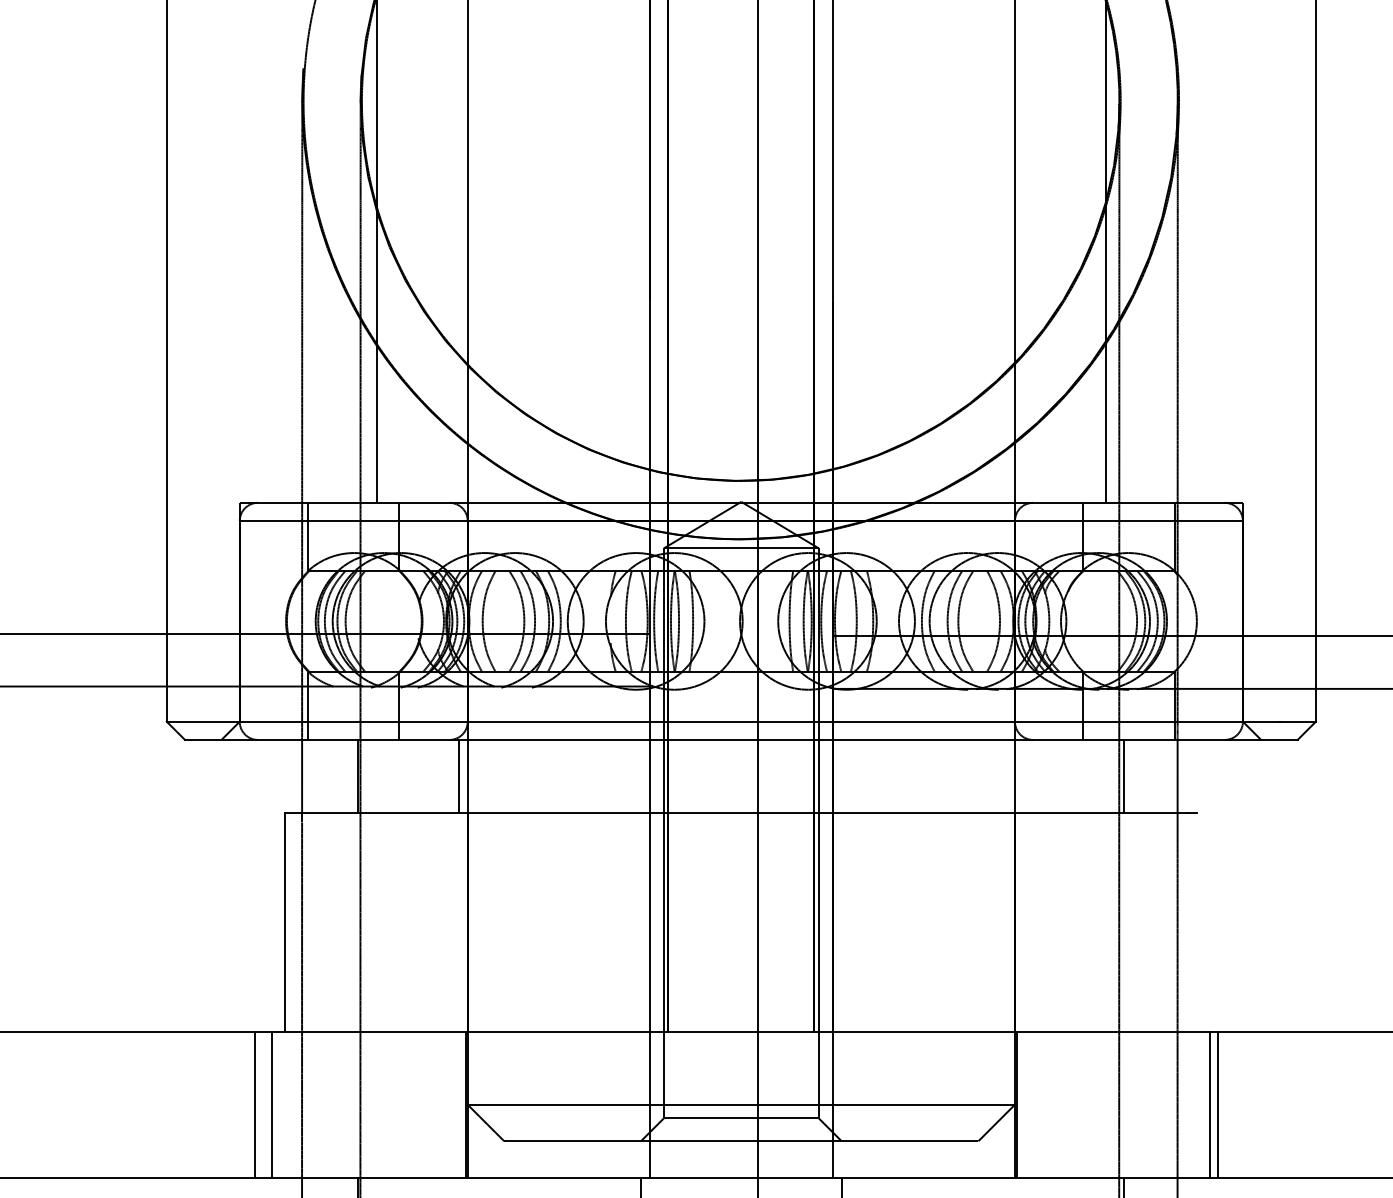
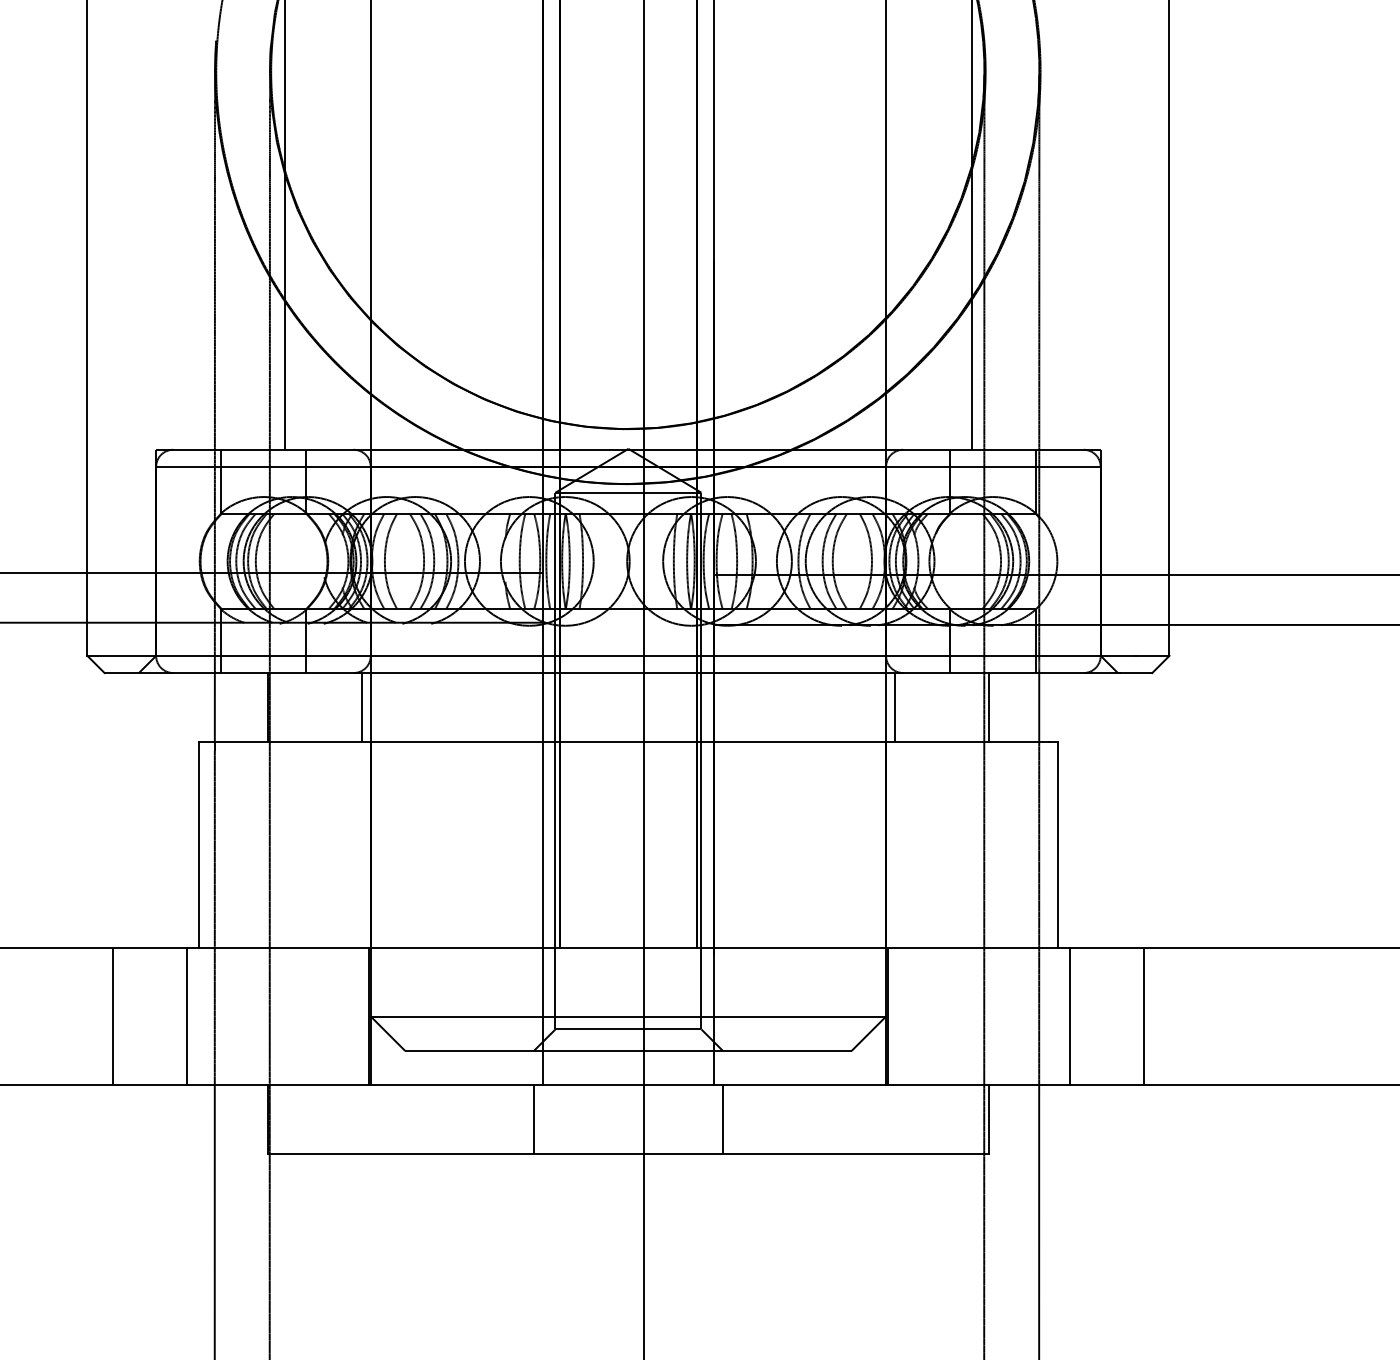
line: (1023, 776) -> (894, 707), added
line: (1197, 922) -> (1057, 844), added
line: (255, 1104) -> (113, 1016), moved
line: (1218, 1104) -> (1143, 1016), moved

